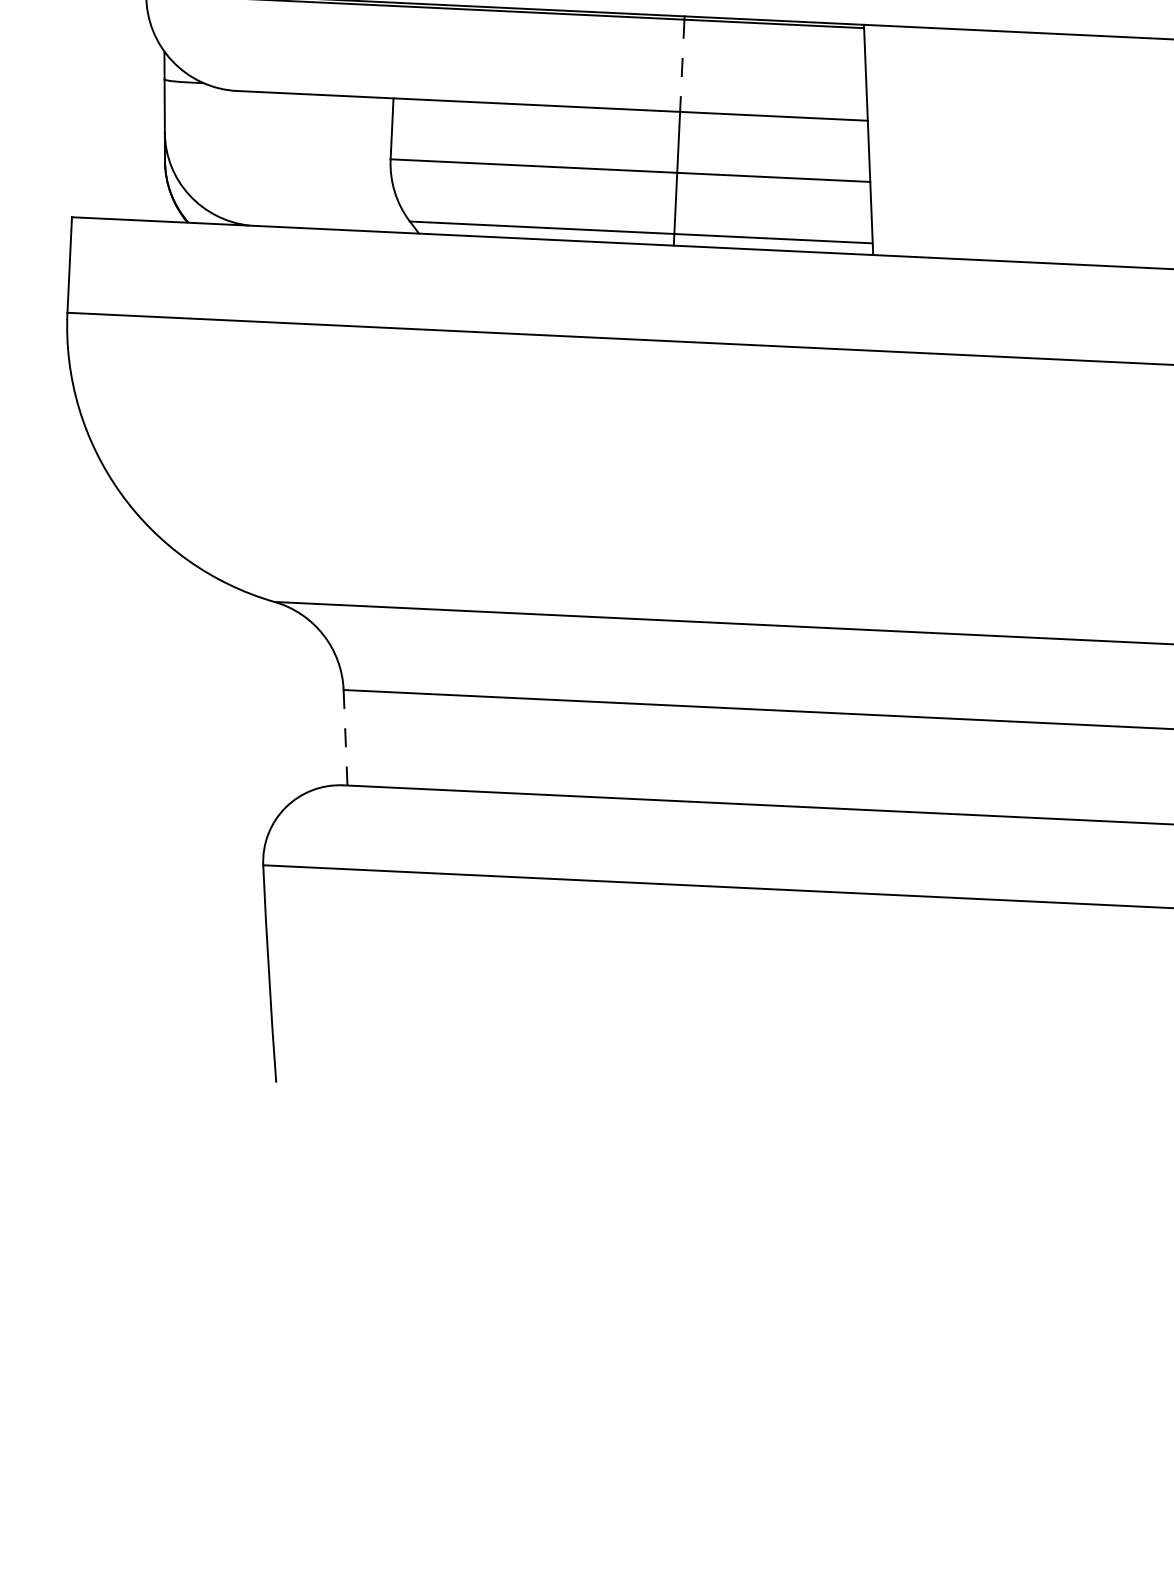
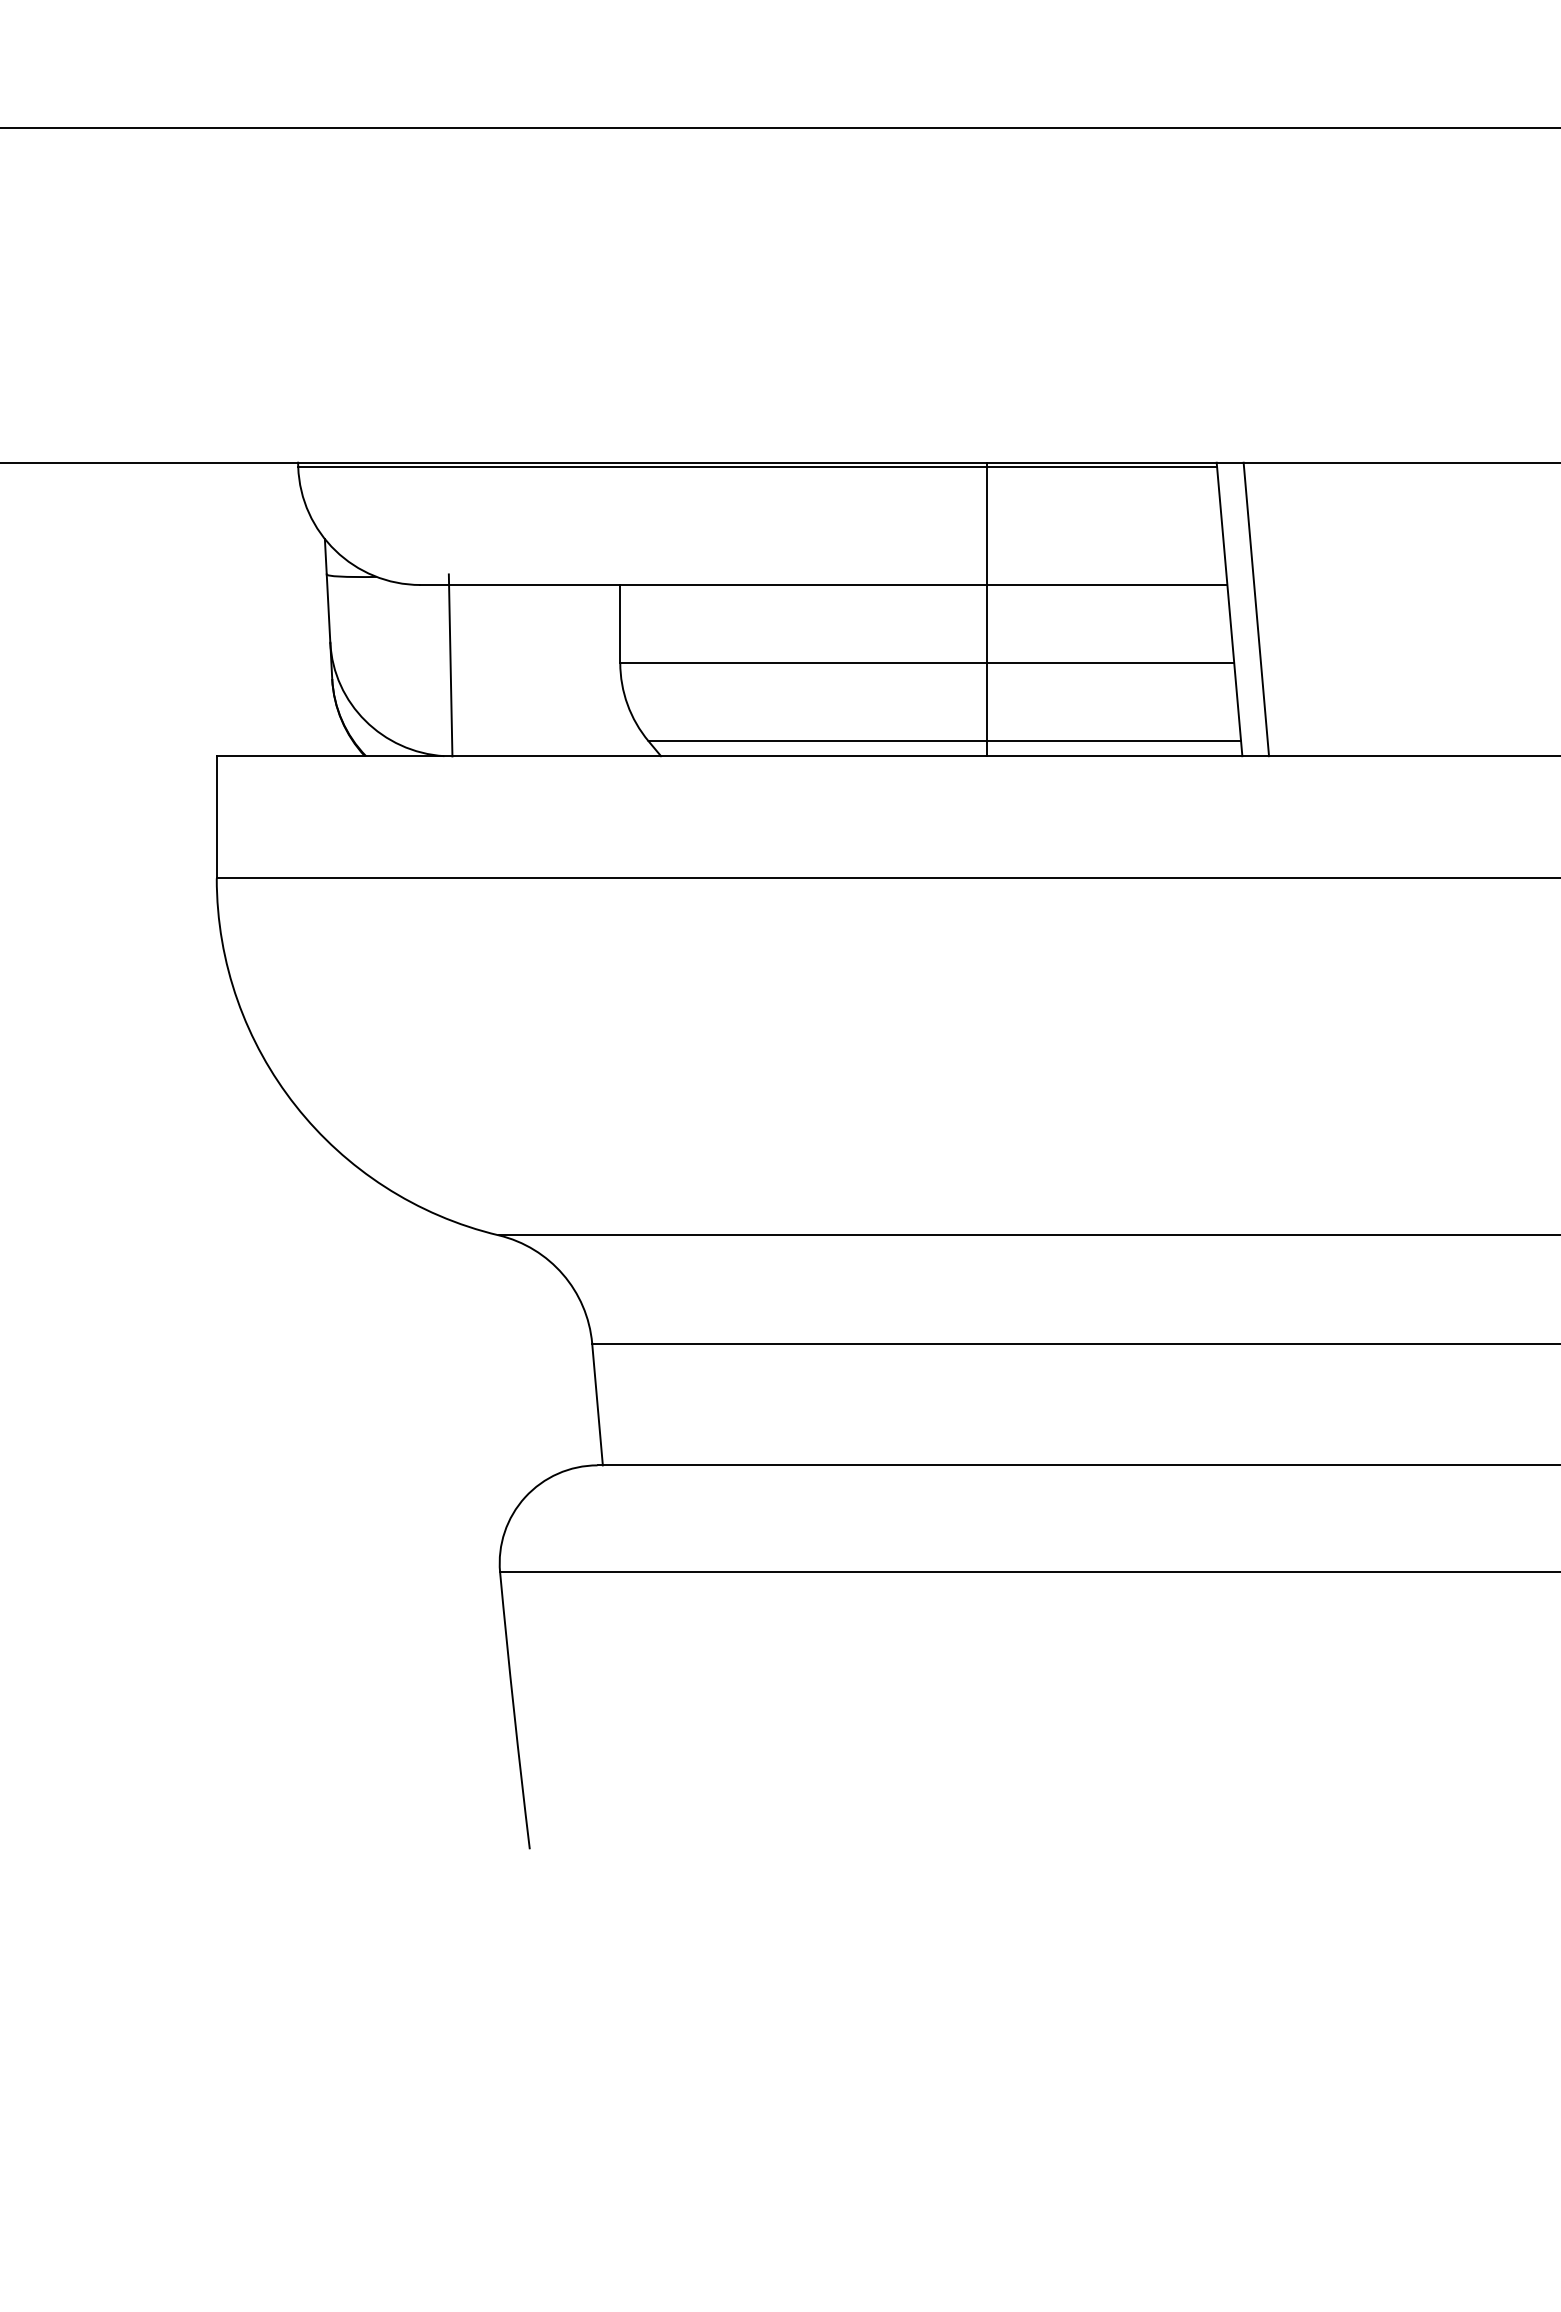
line: (682, 66) -> (987, 526), dashed -> solid
line: (889, 140) -> (1256, 609), added
line: (257, 155) -> (450, 665), added
line: (345, 738) -> (597, 1405), dashed -> solid

